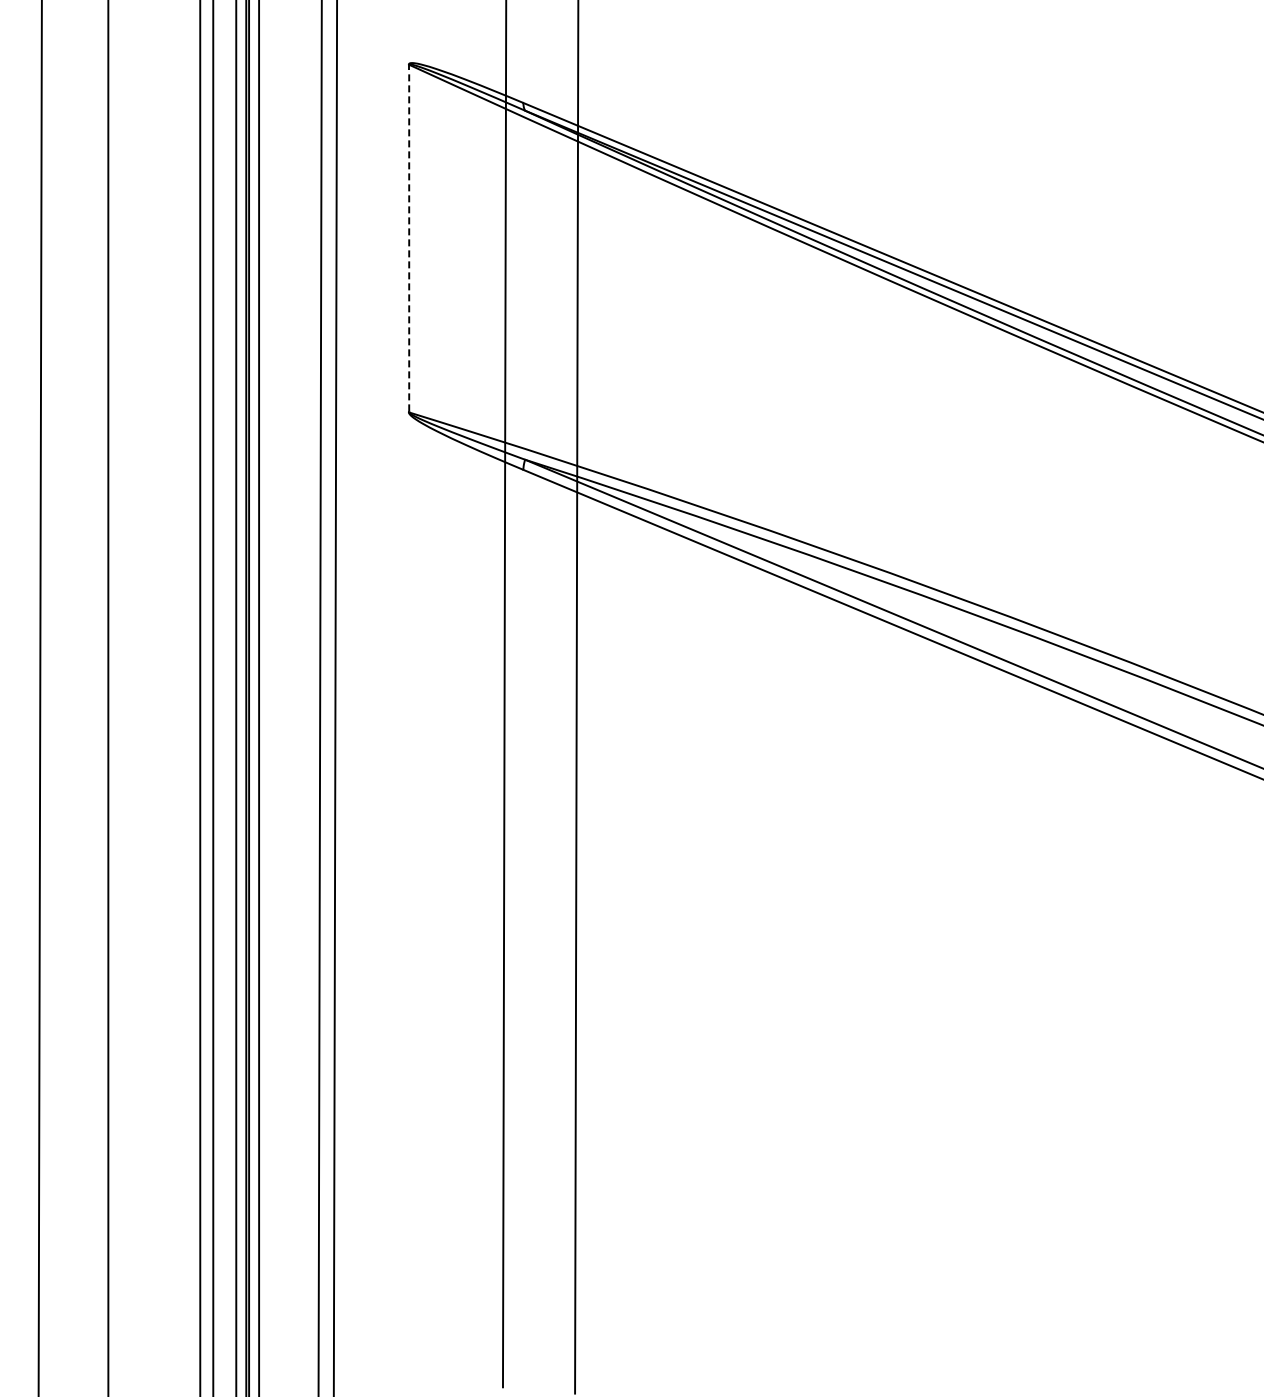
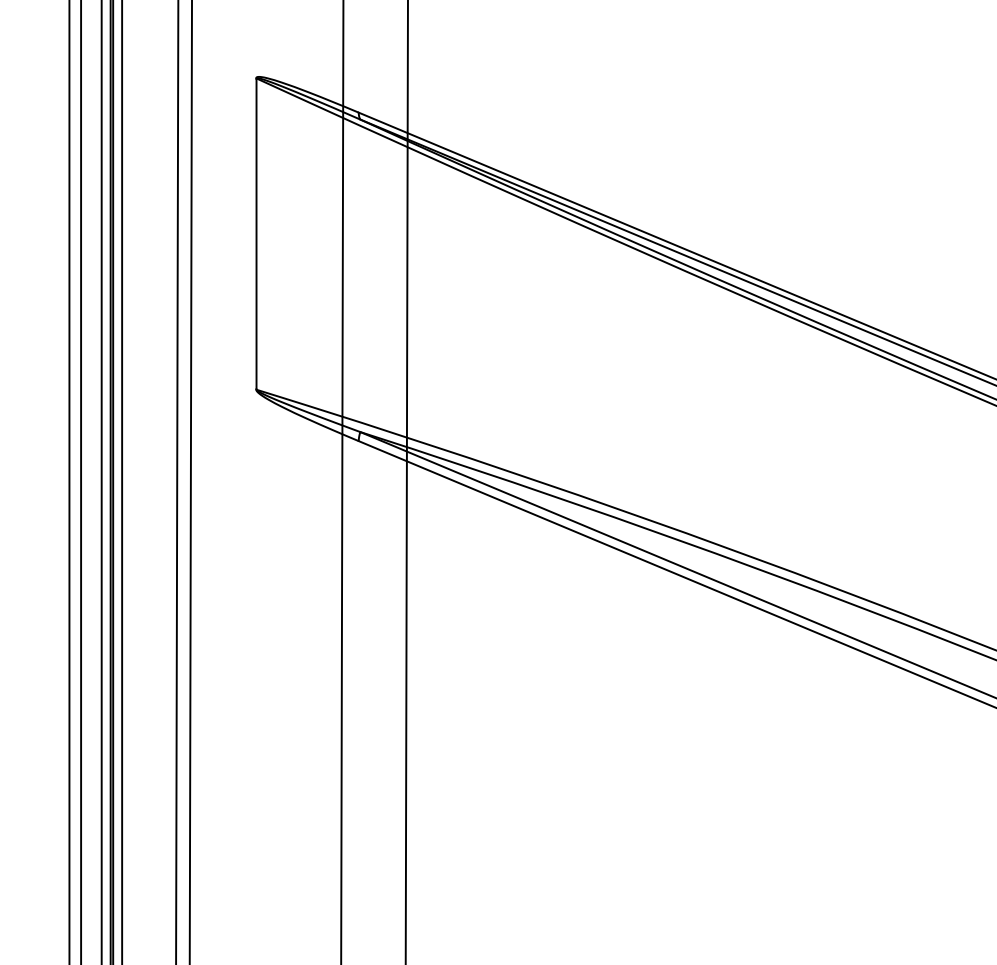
line: (409, 238) -> (256, 233), dashed -> solid

